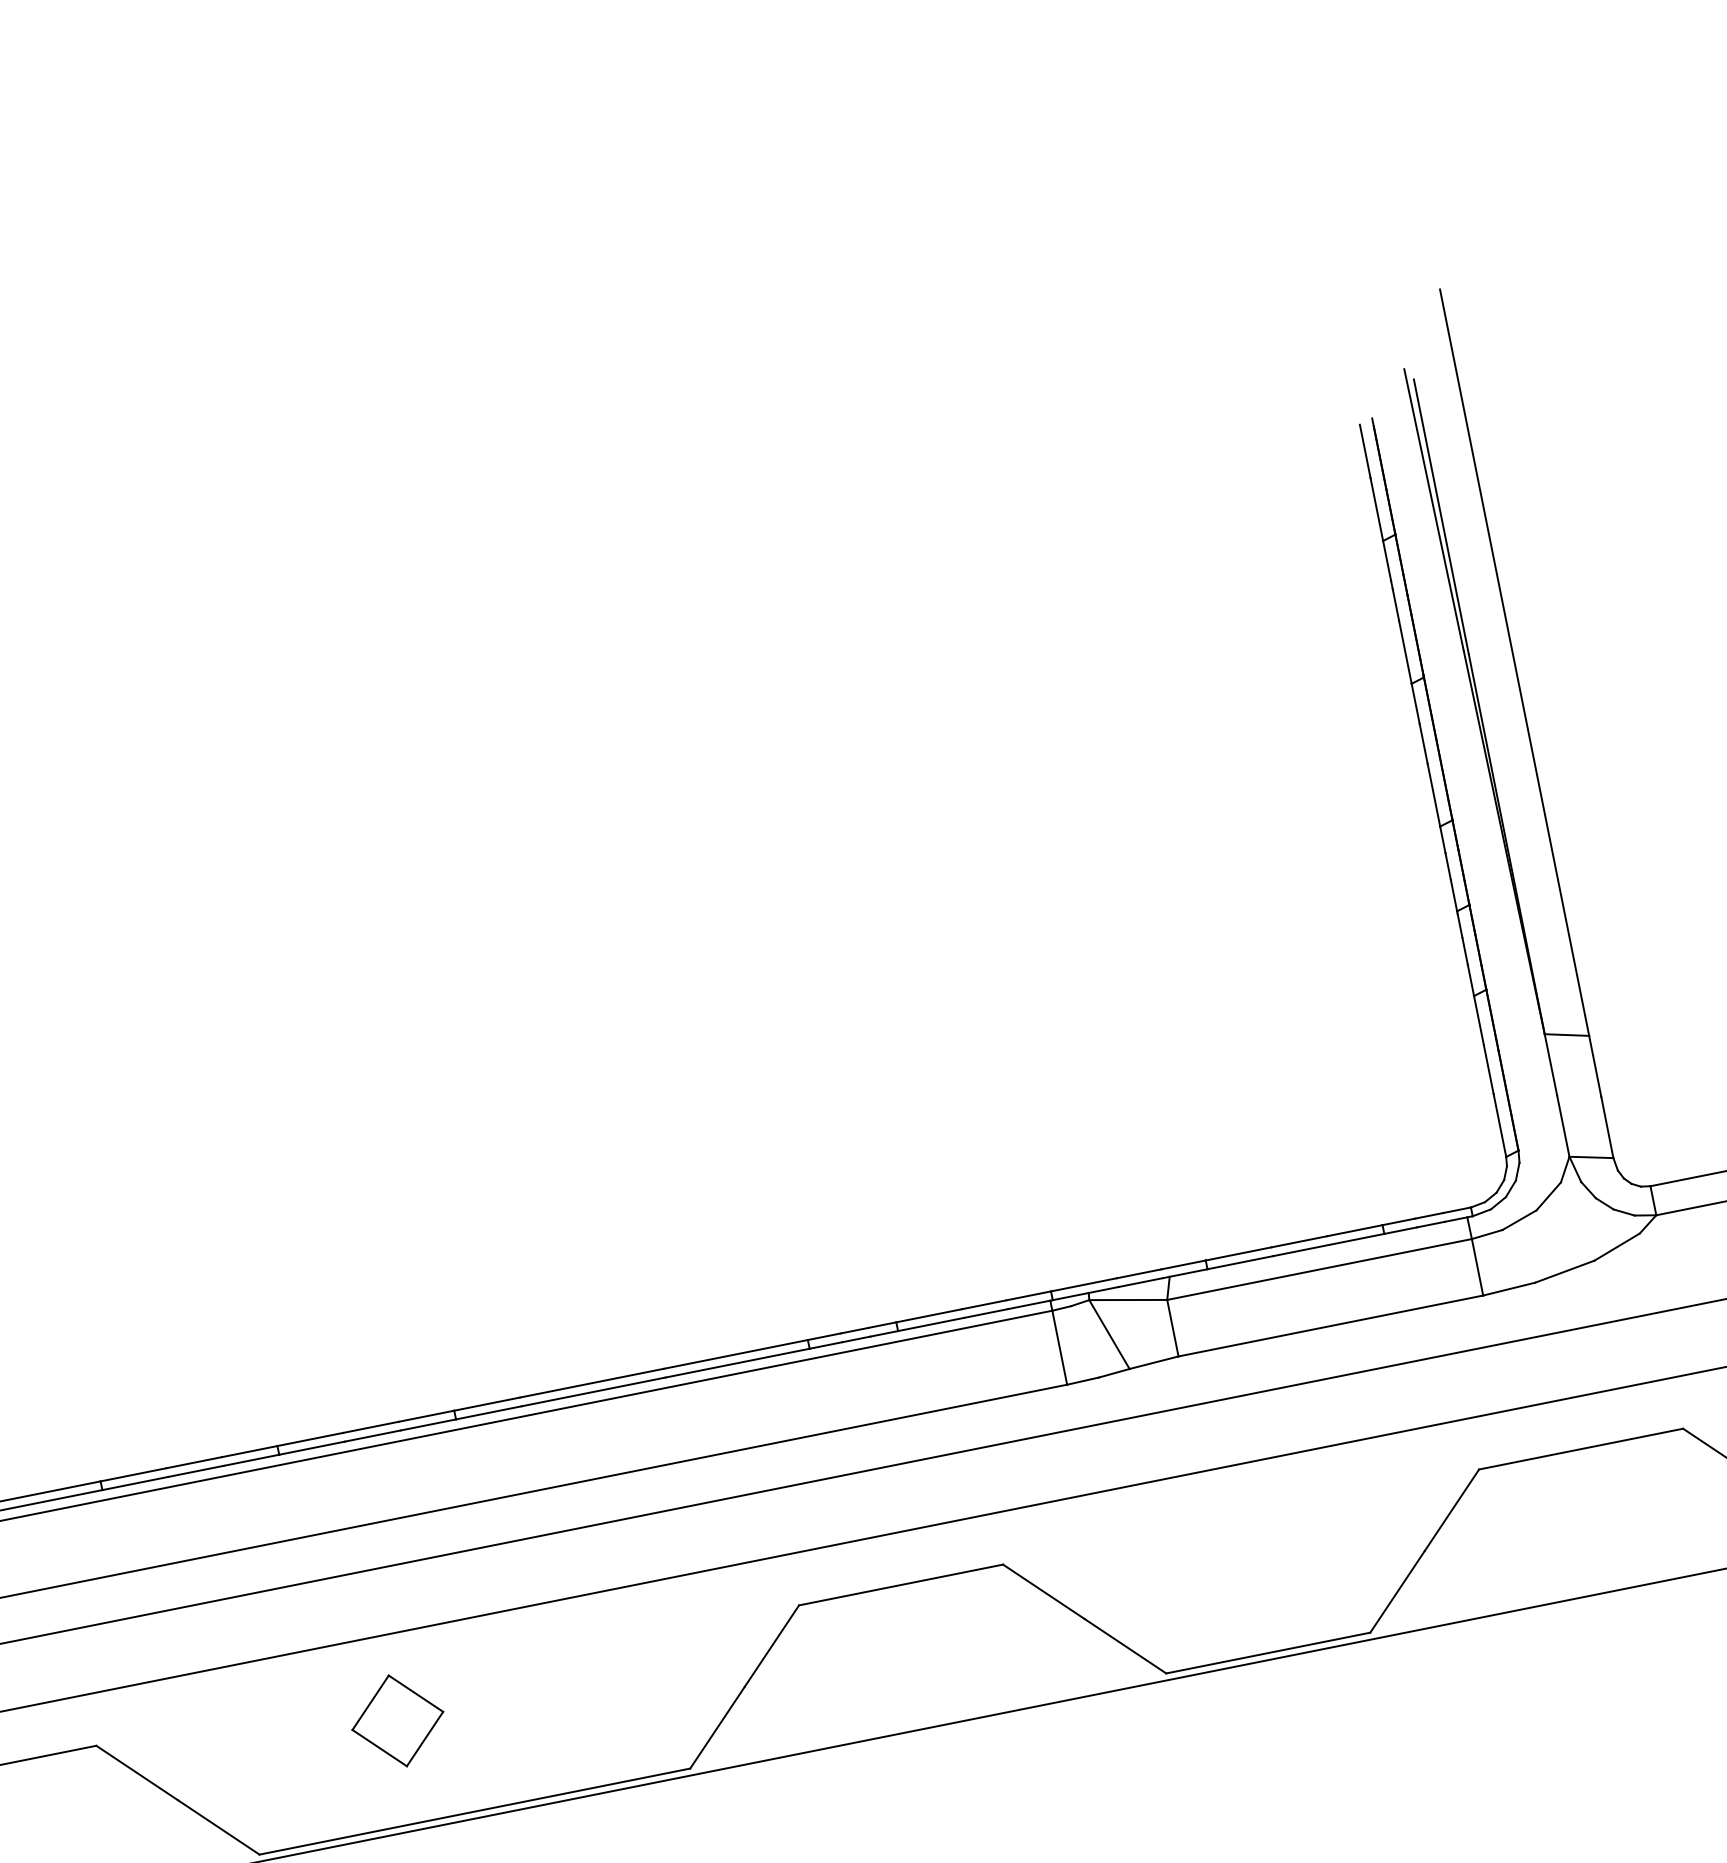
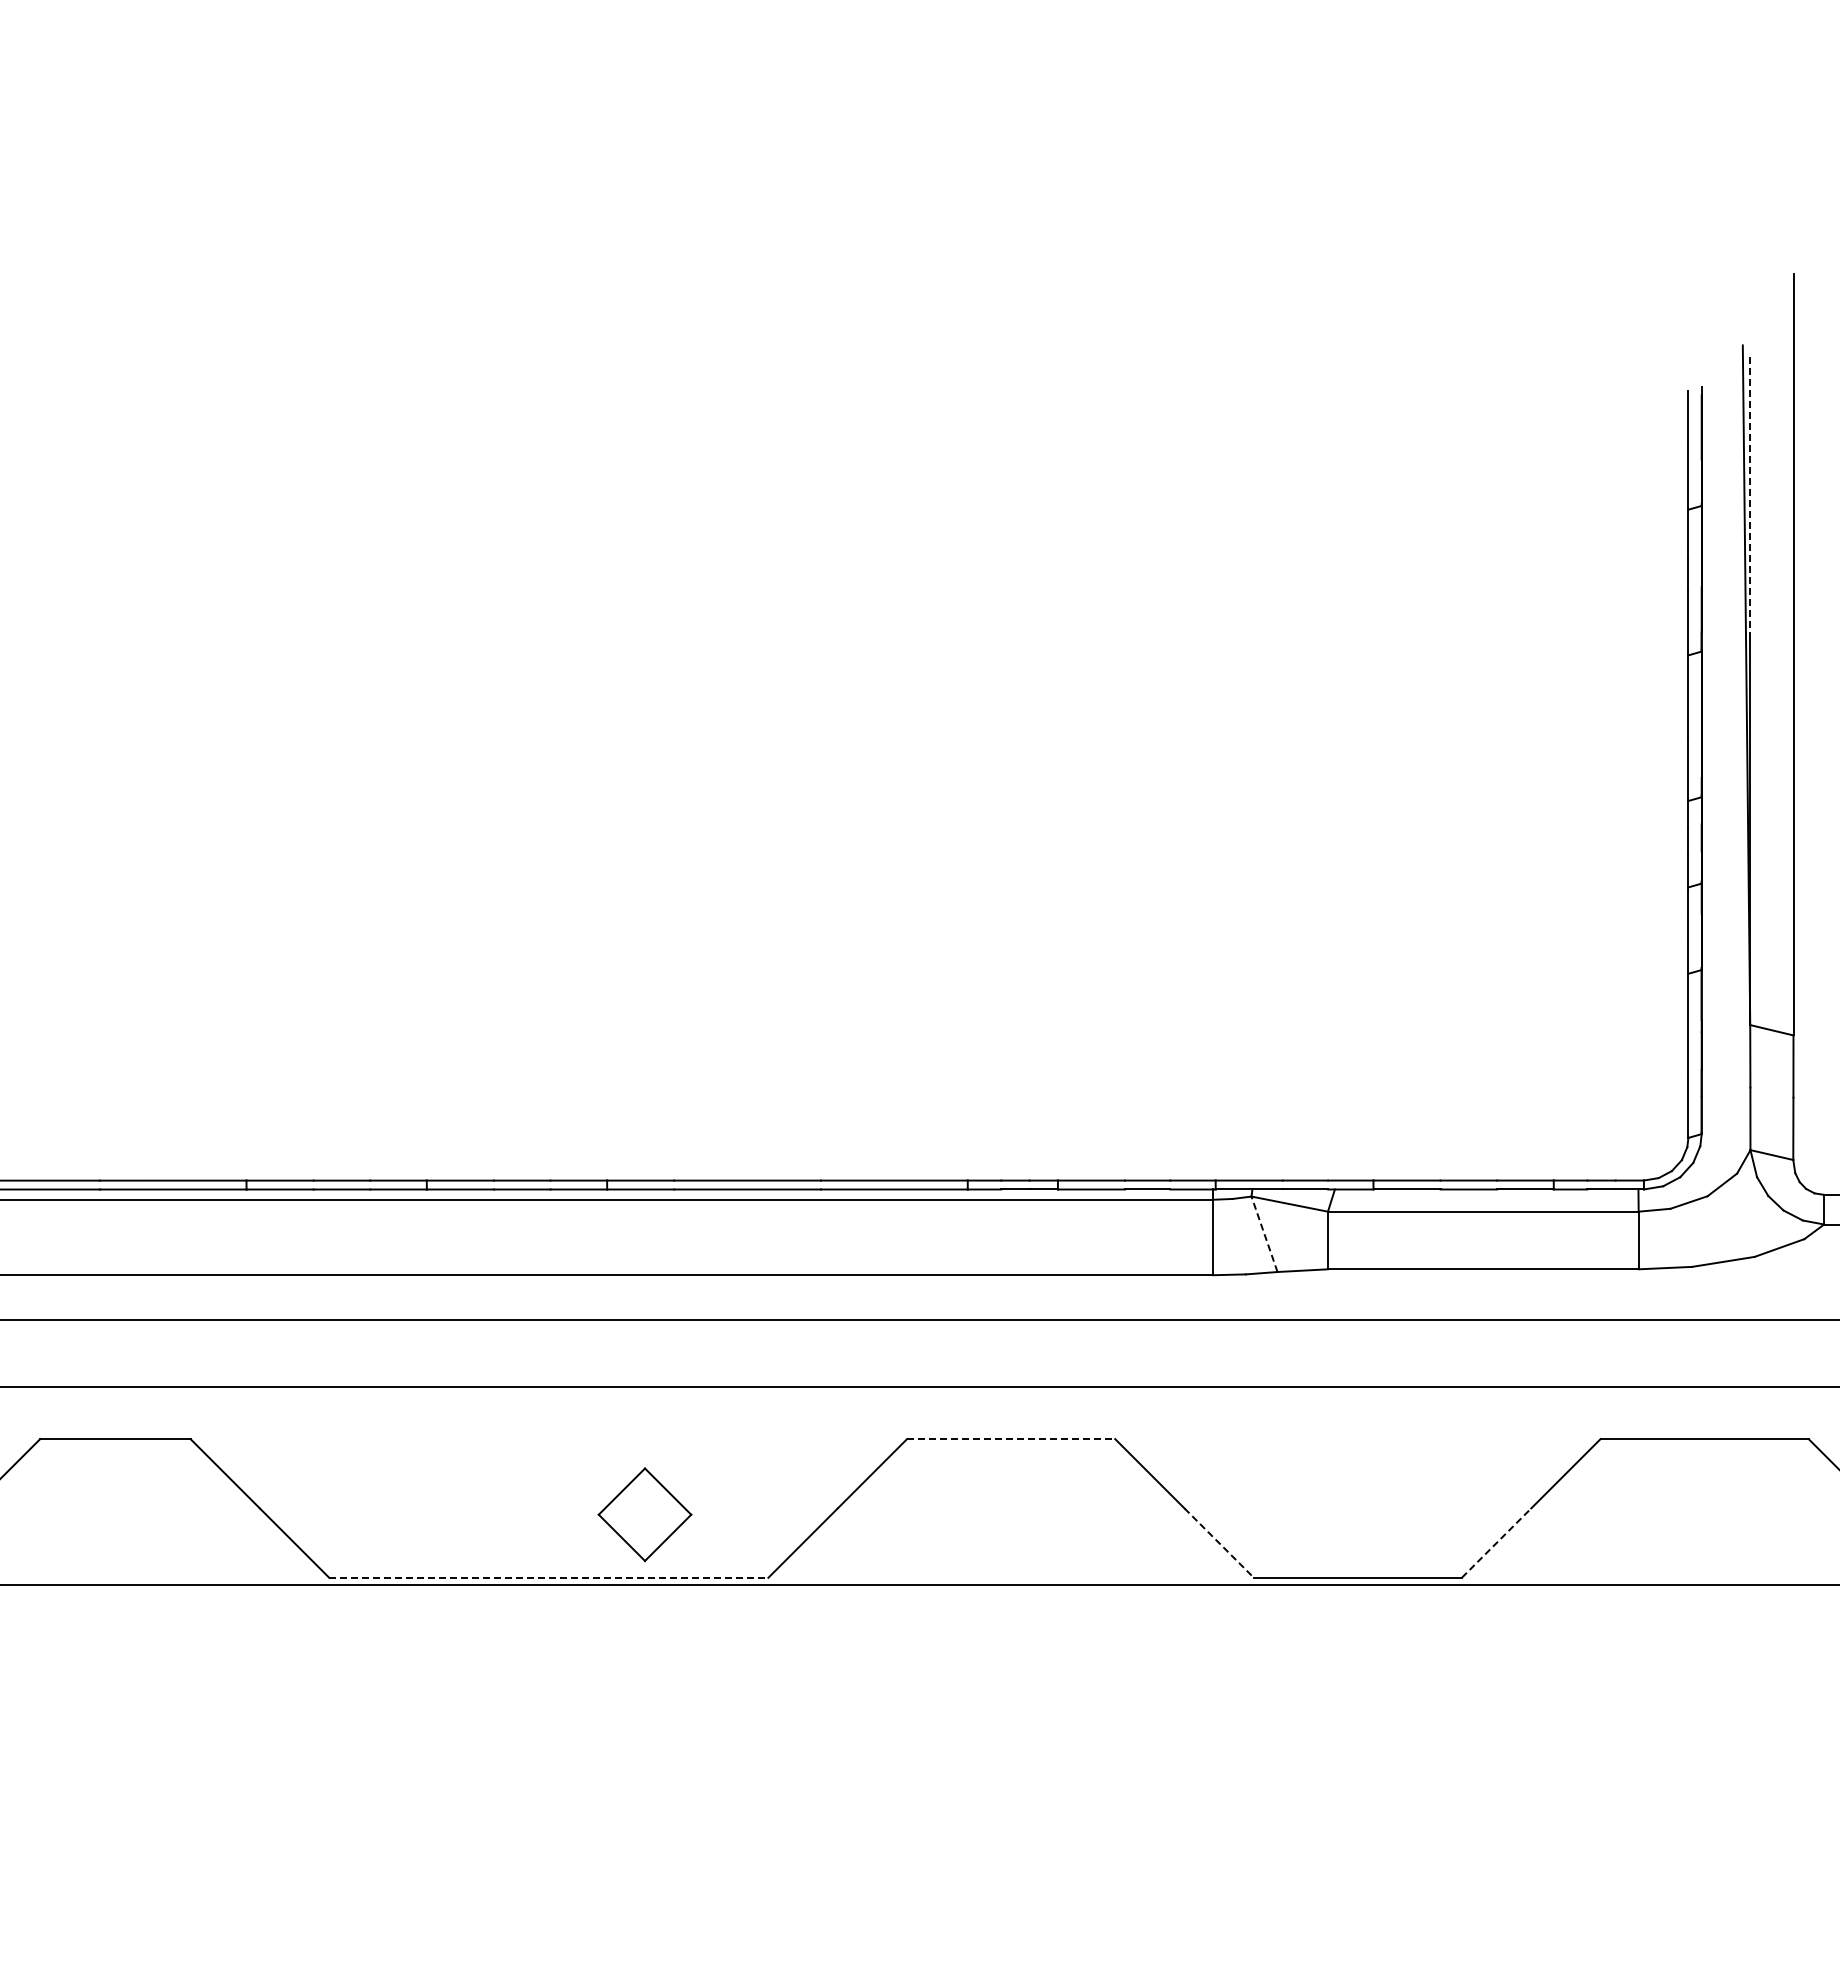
line: (1441, 517) -> (1750, 498), solid -> dashed
line: (1109, 1334) -> (1264, 1234), solid -> dashed
line: (901, 1585) -> (1011, 1439), solid -> dashed
line: (1397, 1591) -> (1496, 1542), solid -> dashed
line: (1125, 1646) -> (1219, 1543), solid -> dashed
part: (397, 1720) -> (644, 1514), moved
line: (474, 1811) -> (548, 1577), solid -> dashed

